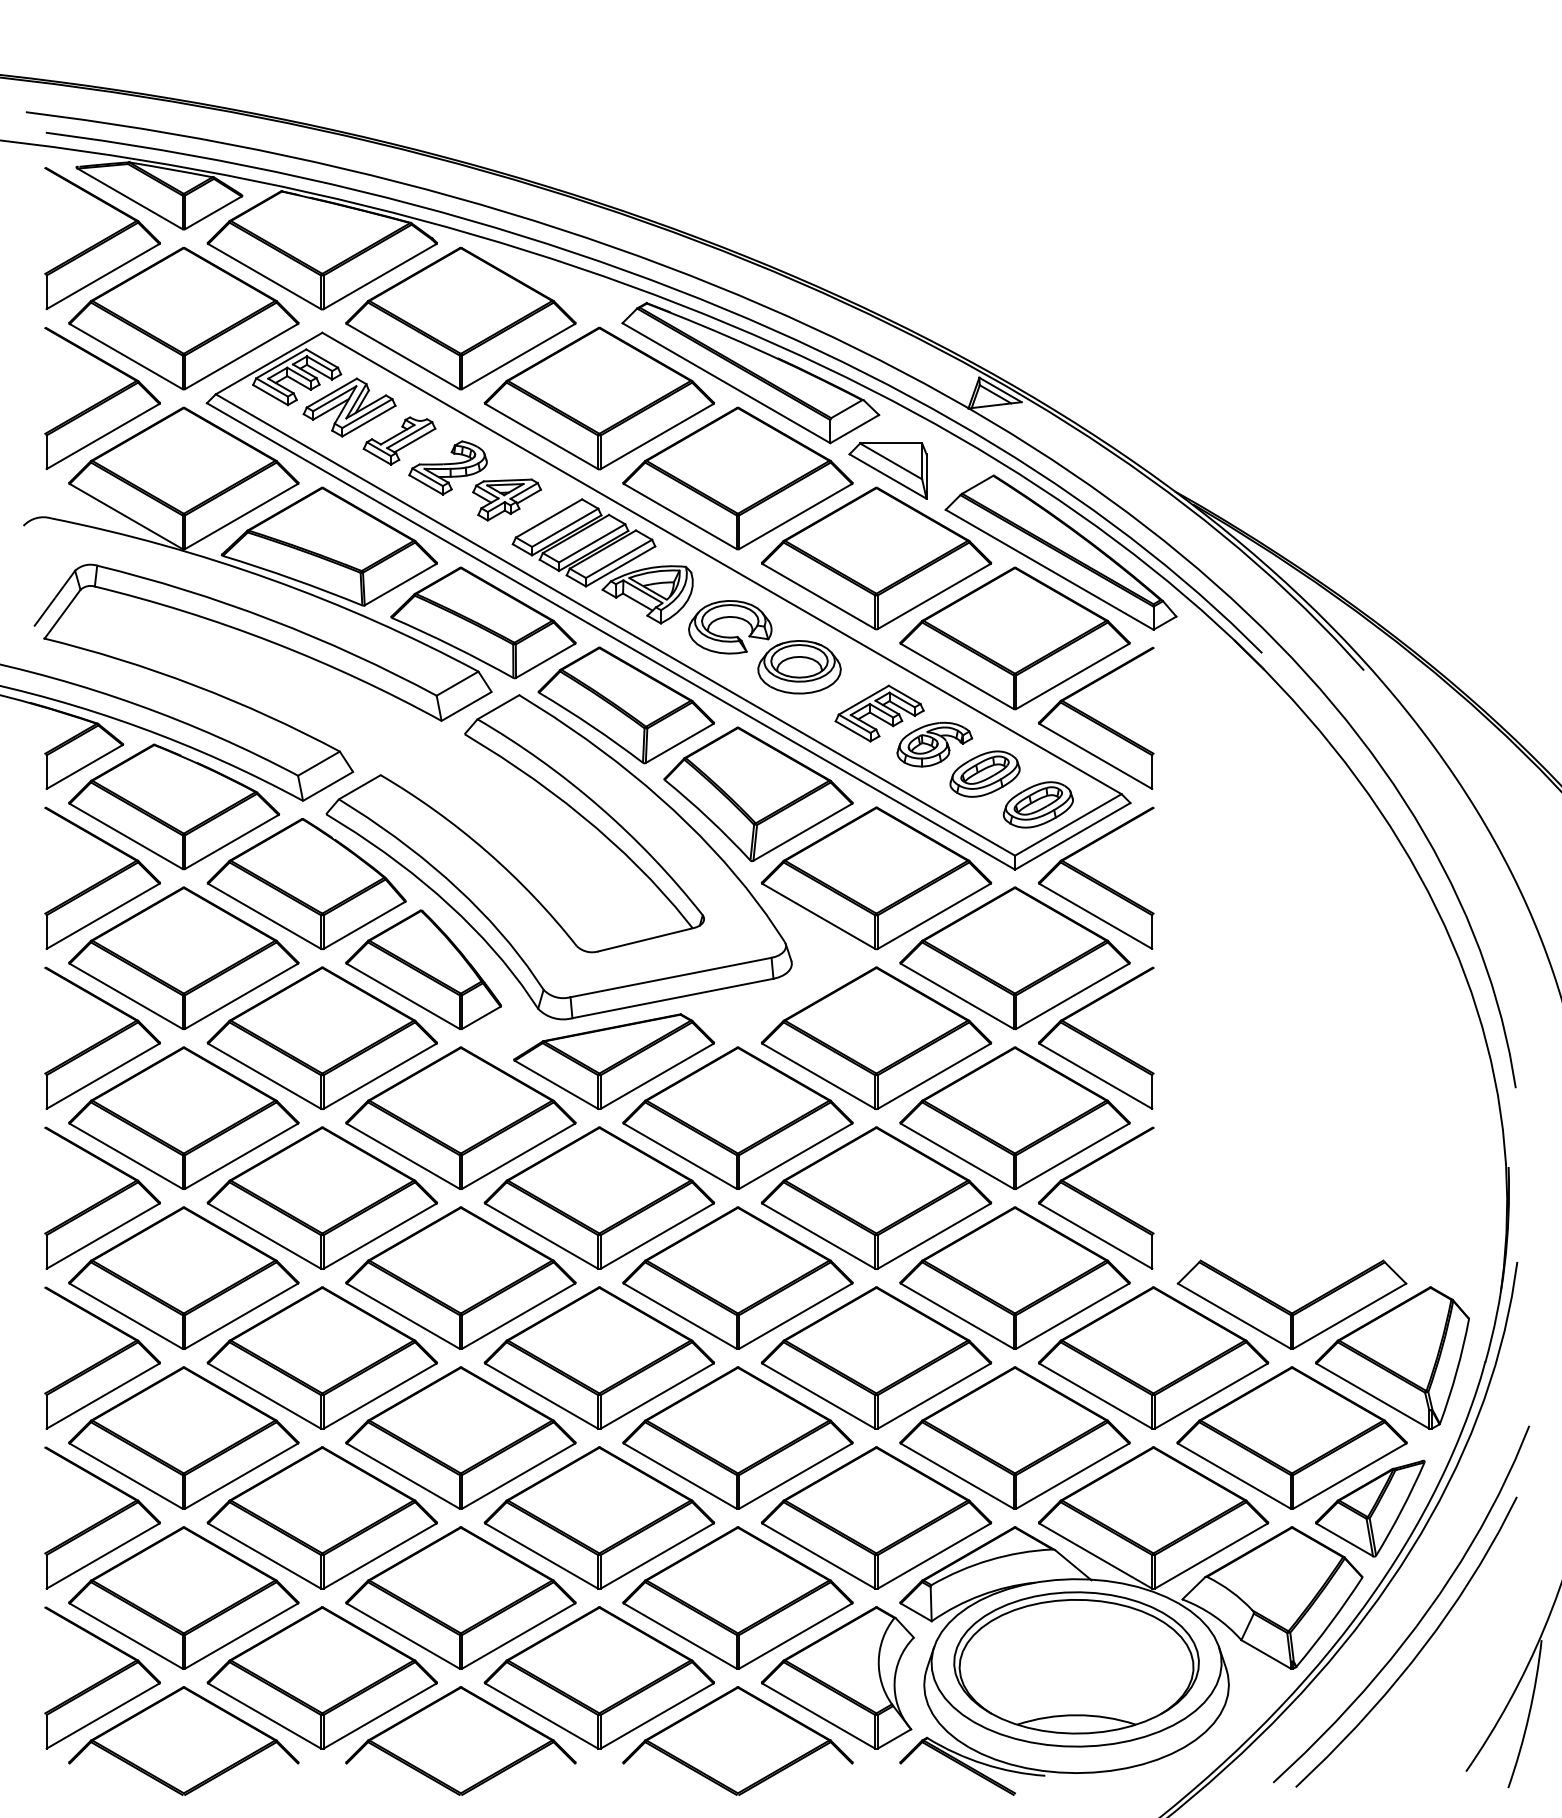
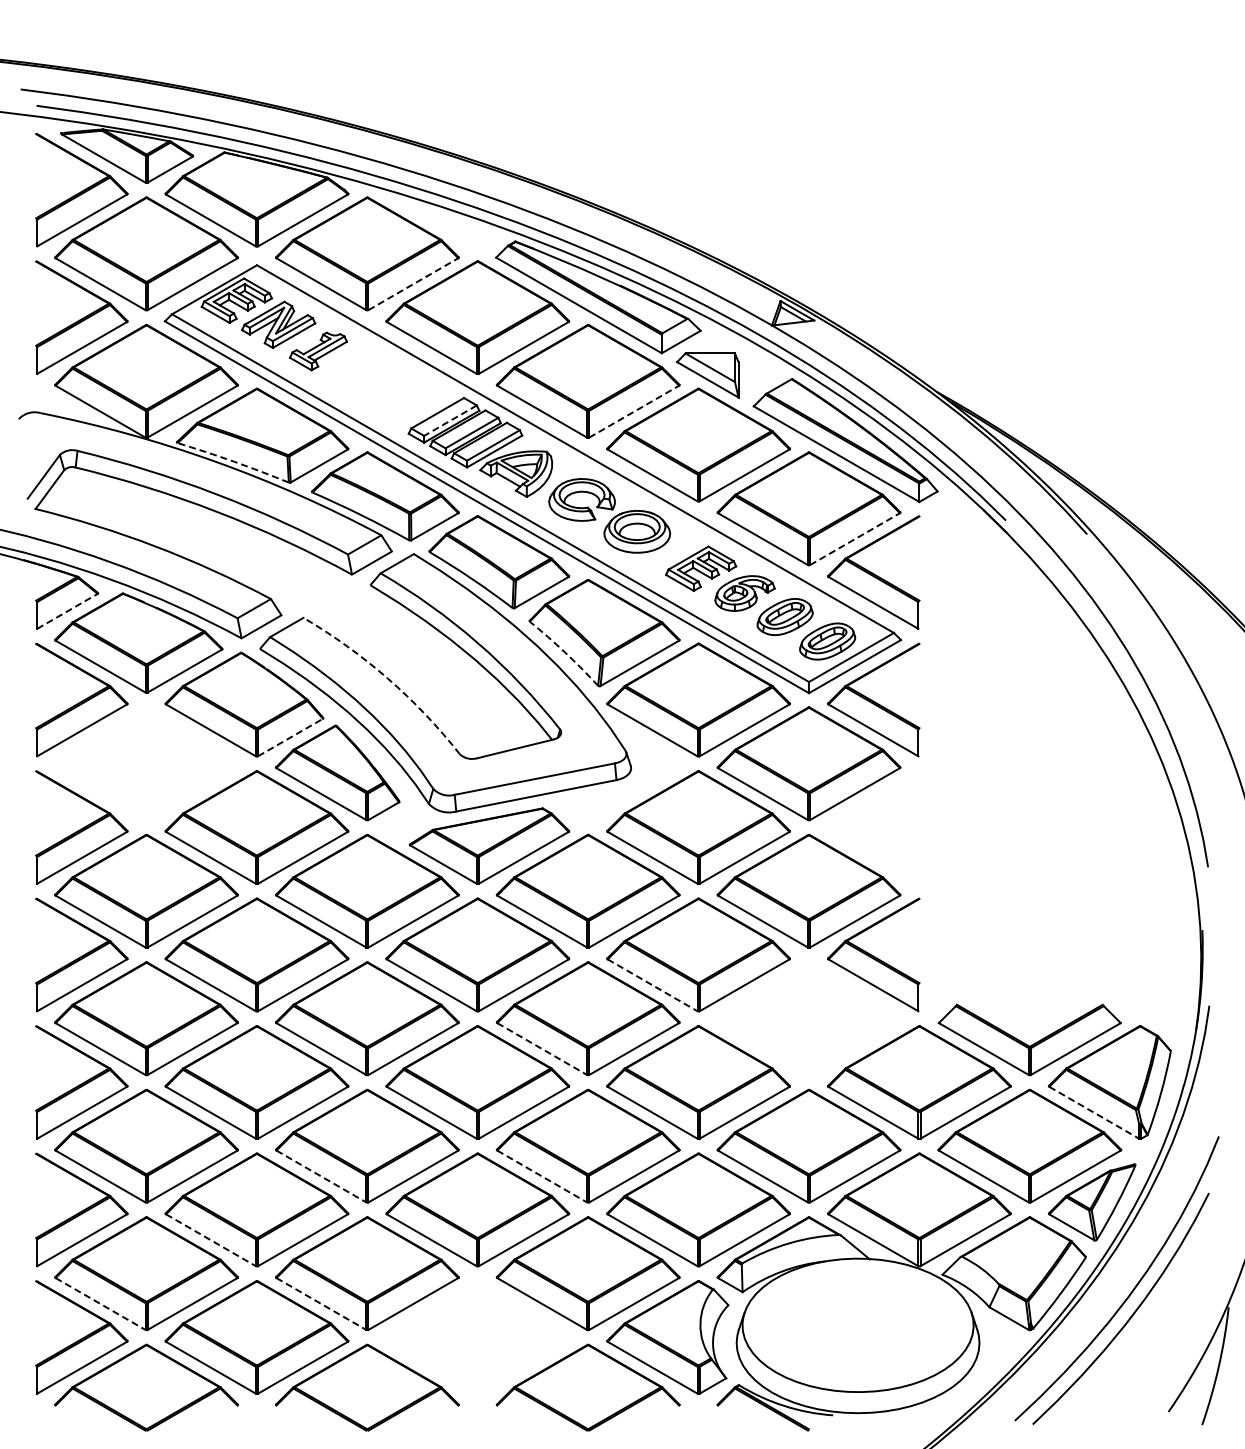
line: (518, 356) -> (413, 284), solid -> dashed
part: (474, 479) -> (378, 382), removed
line: (796, 516) -> (634, 411), solid -> dashed
line: (565, 527) -> (450, 420), solid -> dashed
arc: (292, 579) -> (233, 461), solid -> dashed
line: (1073, 676) -> (855, 539), solid -> dashed
line: (84, 767) -> (67, 611), solid -> dashed
arc: (709, 818) -> (565, 652), solid -> dashed
arc: (487, 851) -> (388, 678), solid -> dashed
line: (364, 925) -> (290, 737), solid -> dashed
part: (183, 957) -> (146, 763), removed
part: (1095, 1038) -> (873, 827), removed
line: (818, 1236) -> (652, 985), solid -> dashed
part: (1014, 1277) -> (808, 1018), removed
line: (680, 1316) -> (542, 1049), solid -> dashed
line: (1373, 1395) -> (1094, 1112), solid -> dashed
line: (403, 1476) -> (321, 1176), solid -> dashed
line: (680, 1476) -> (542, 1176), solid -> dashed
line: (264, 1556) -> (210, 1240), solid -> dashed
line: (126, 1636) -> (100, 1304), solid -> dashed
line: (403, 1636) -> (321, 1304), solid -> dashed
part: (1075, 1663) -> (857, 1325), removed
part: (599, 1678) -> (477, 1337), removed

